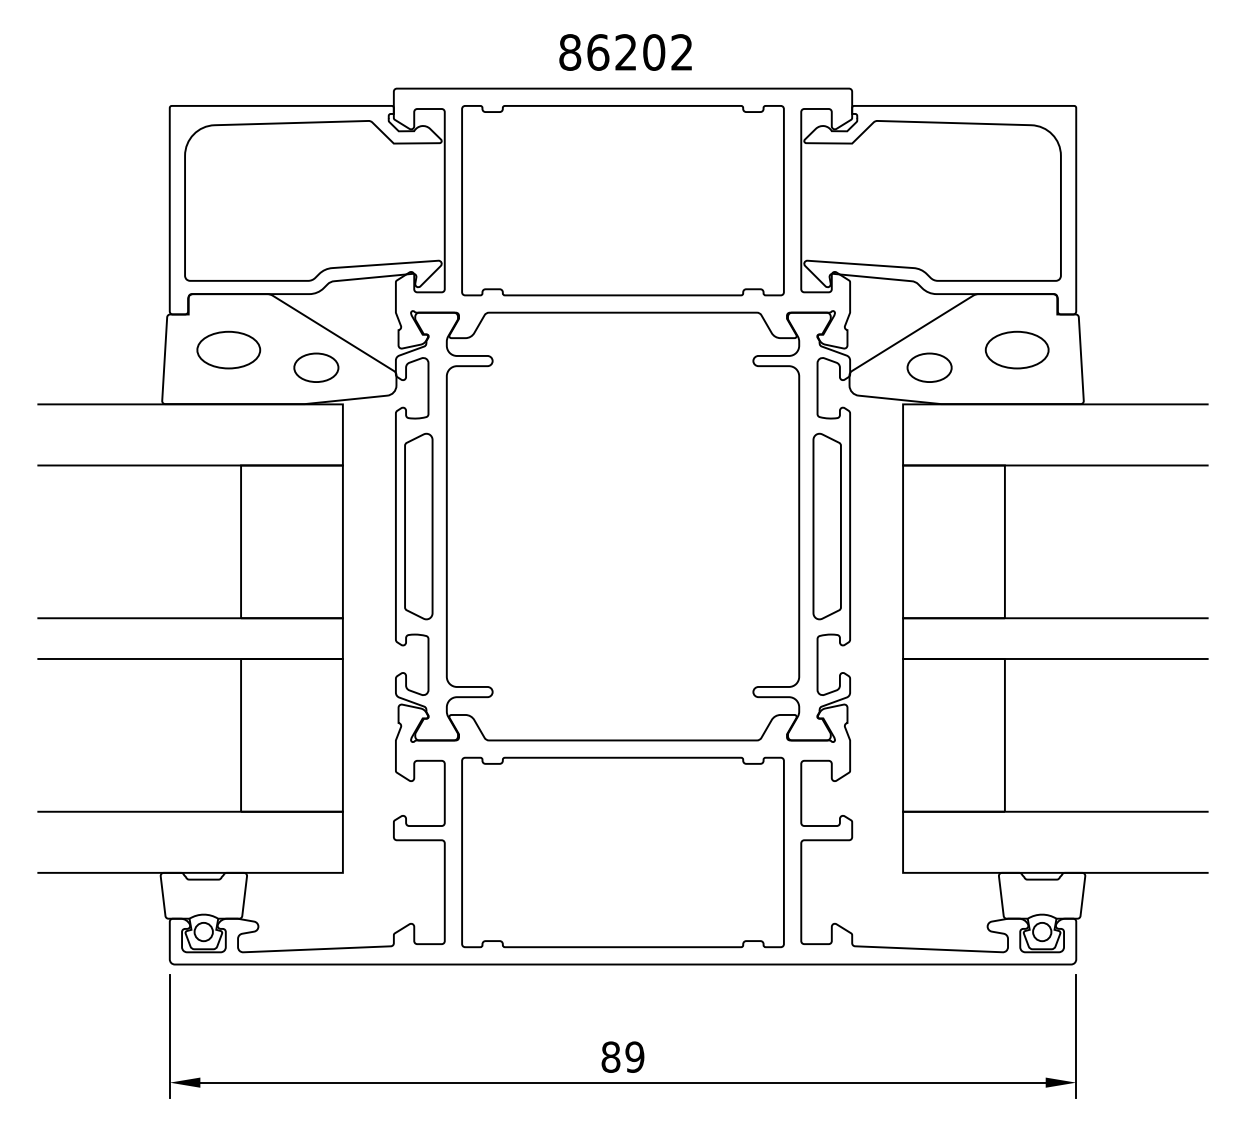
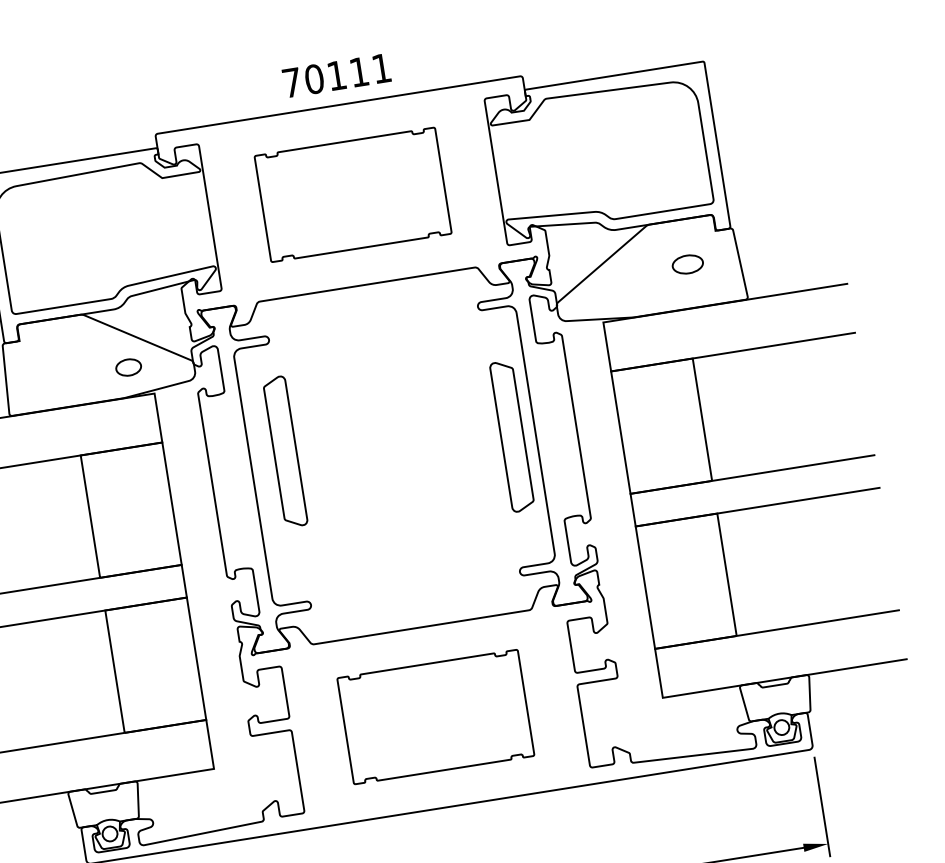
text: (625, 52) -> (336, 75), 86202 -> 70111
part: (622, 200) -> (352, 194), size x0.7
part: (228, 349) -> (55, 364), removed
part: (1016, 349) -> (687, 264), size x0.6
part: (316, 367) -> (128, 367), size x0.7
part: (929, 367) -> (619, 289), removed
curve: (405, 526) -> (274, 453), moved
curve: (814, 526) -> (502, 438), moved
part: (622, 852) -> (435, 717), size x0.7

